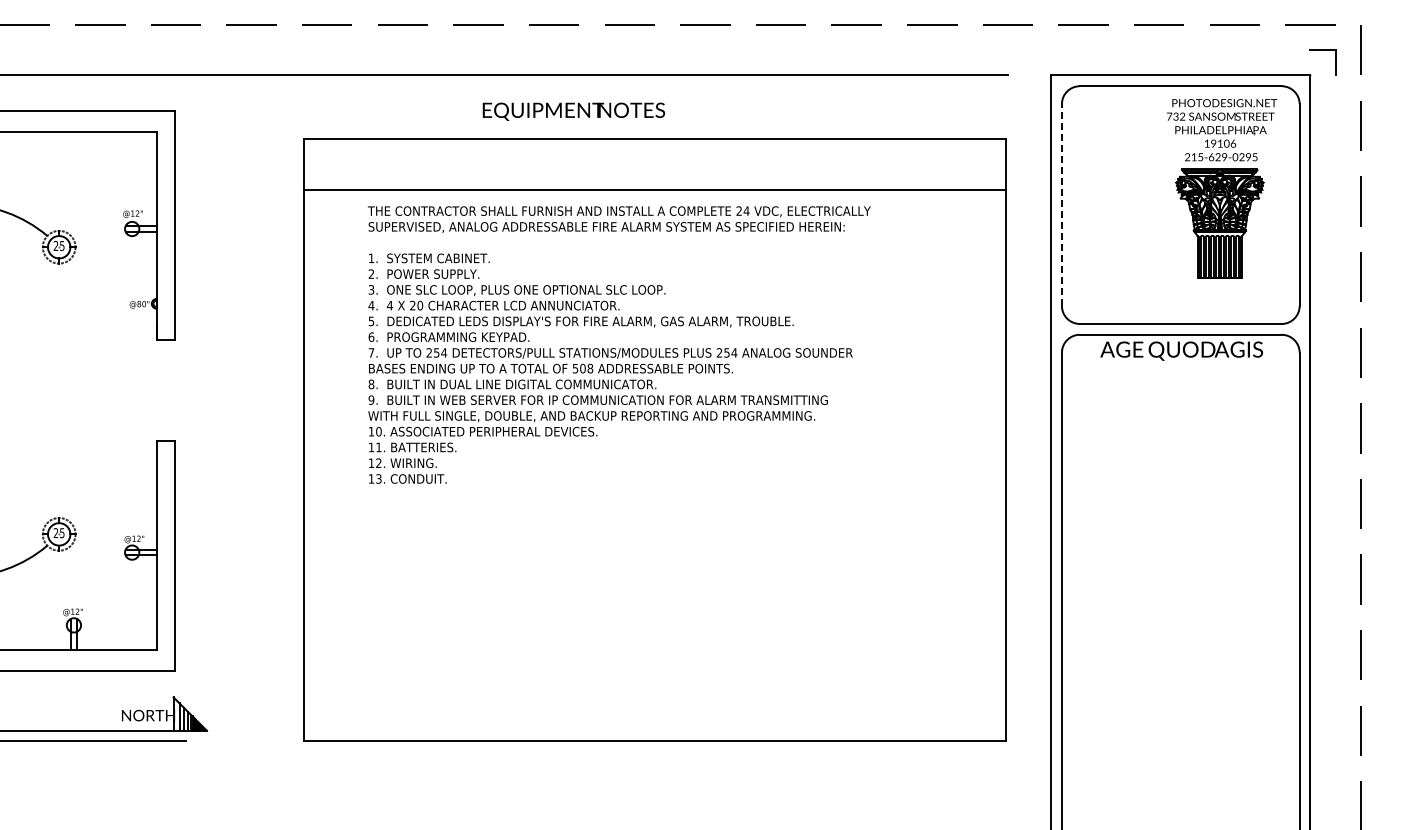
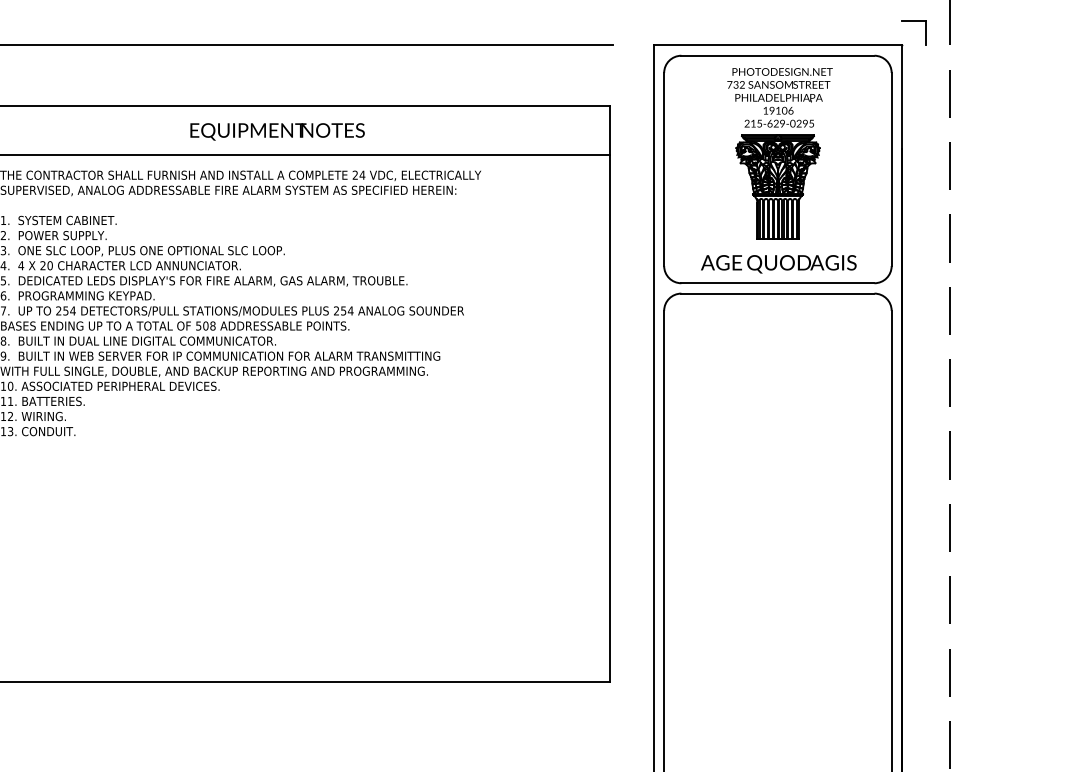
text: (573, 111) -> (277, 131), moved
part: (1222, 188) -> (780, 153), moved
line: (1061, 205) -> (663, 169), dashed -> solid
text: (1181, 350) -> (778, 263), moved

